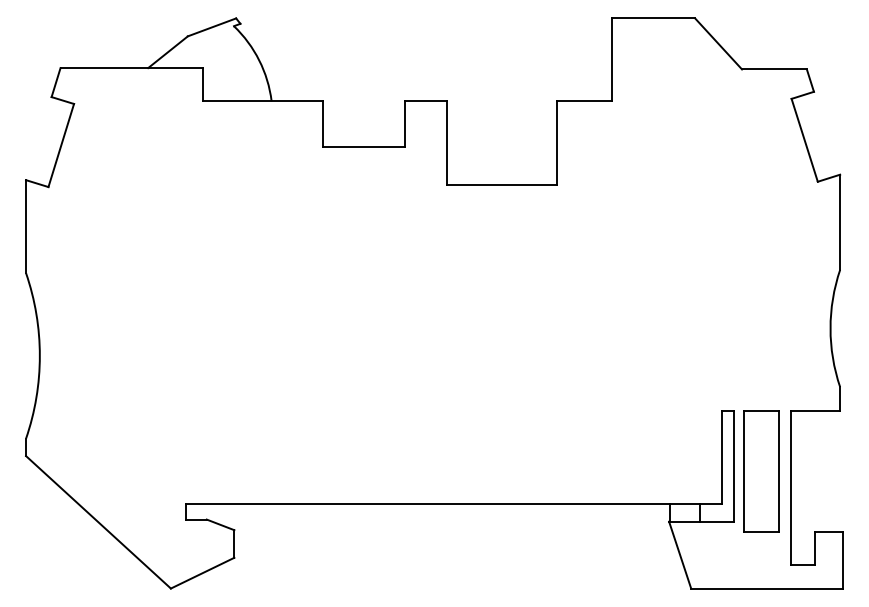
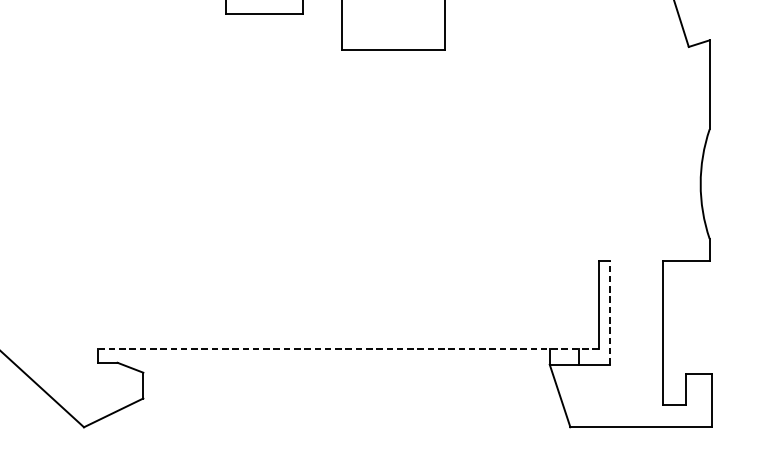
line: (733, 466) -> (609, 313), solid -> dashed
part: (761, 471) -> (636, 317), removed
line: (453, 504) -> (348, 348), solid -> dashed

